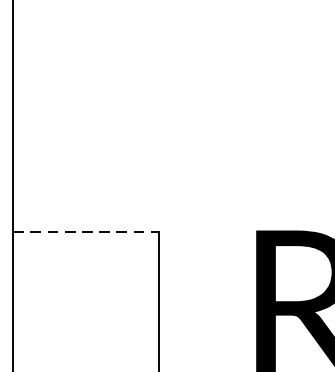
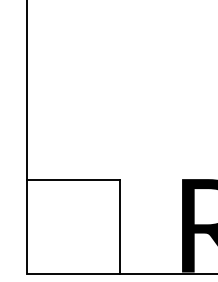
line: (86, 232) -> (73, 180), dashed -> solid

